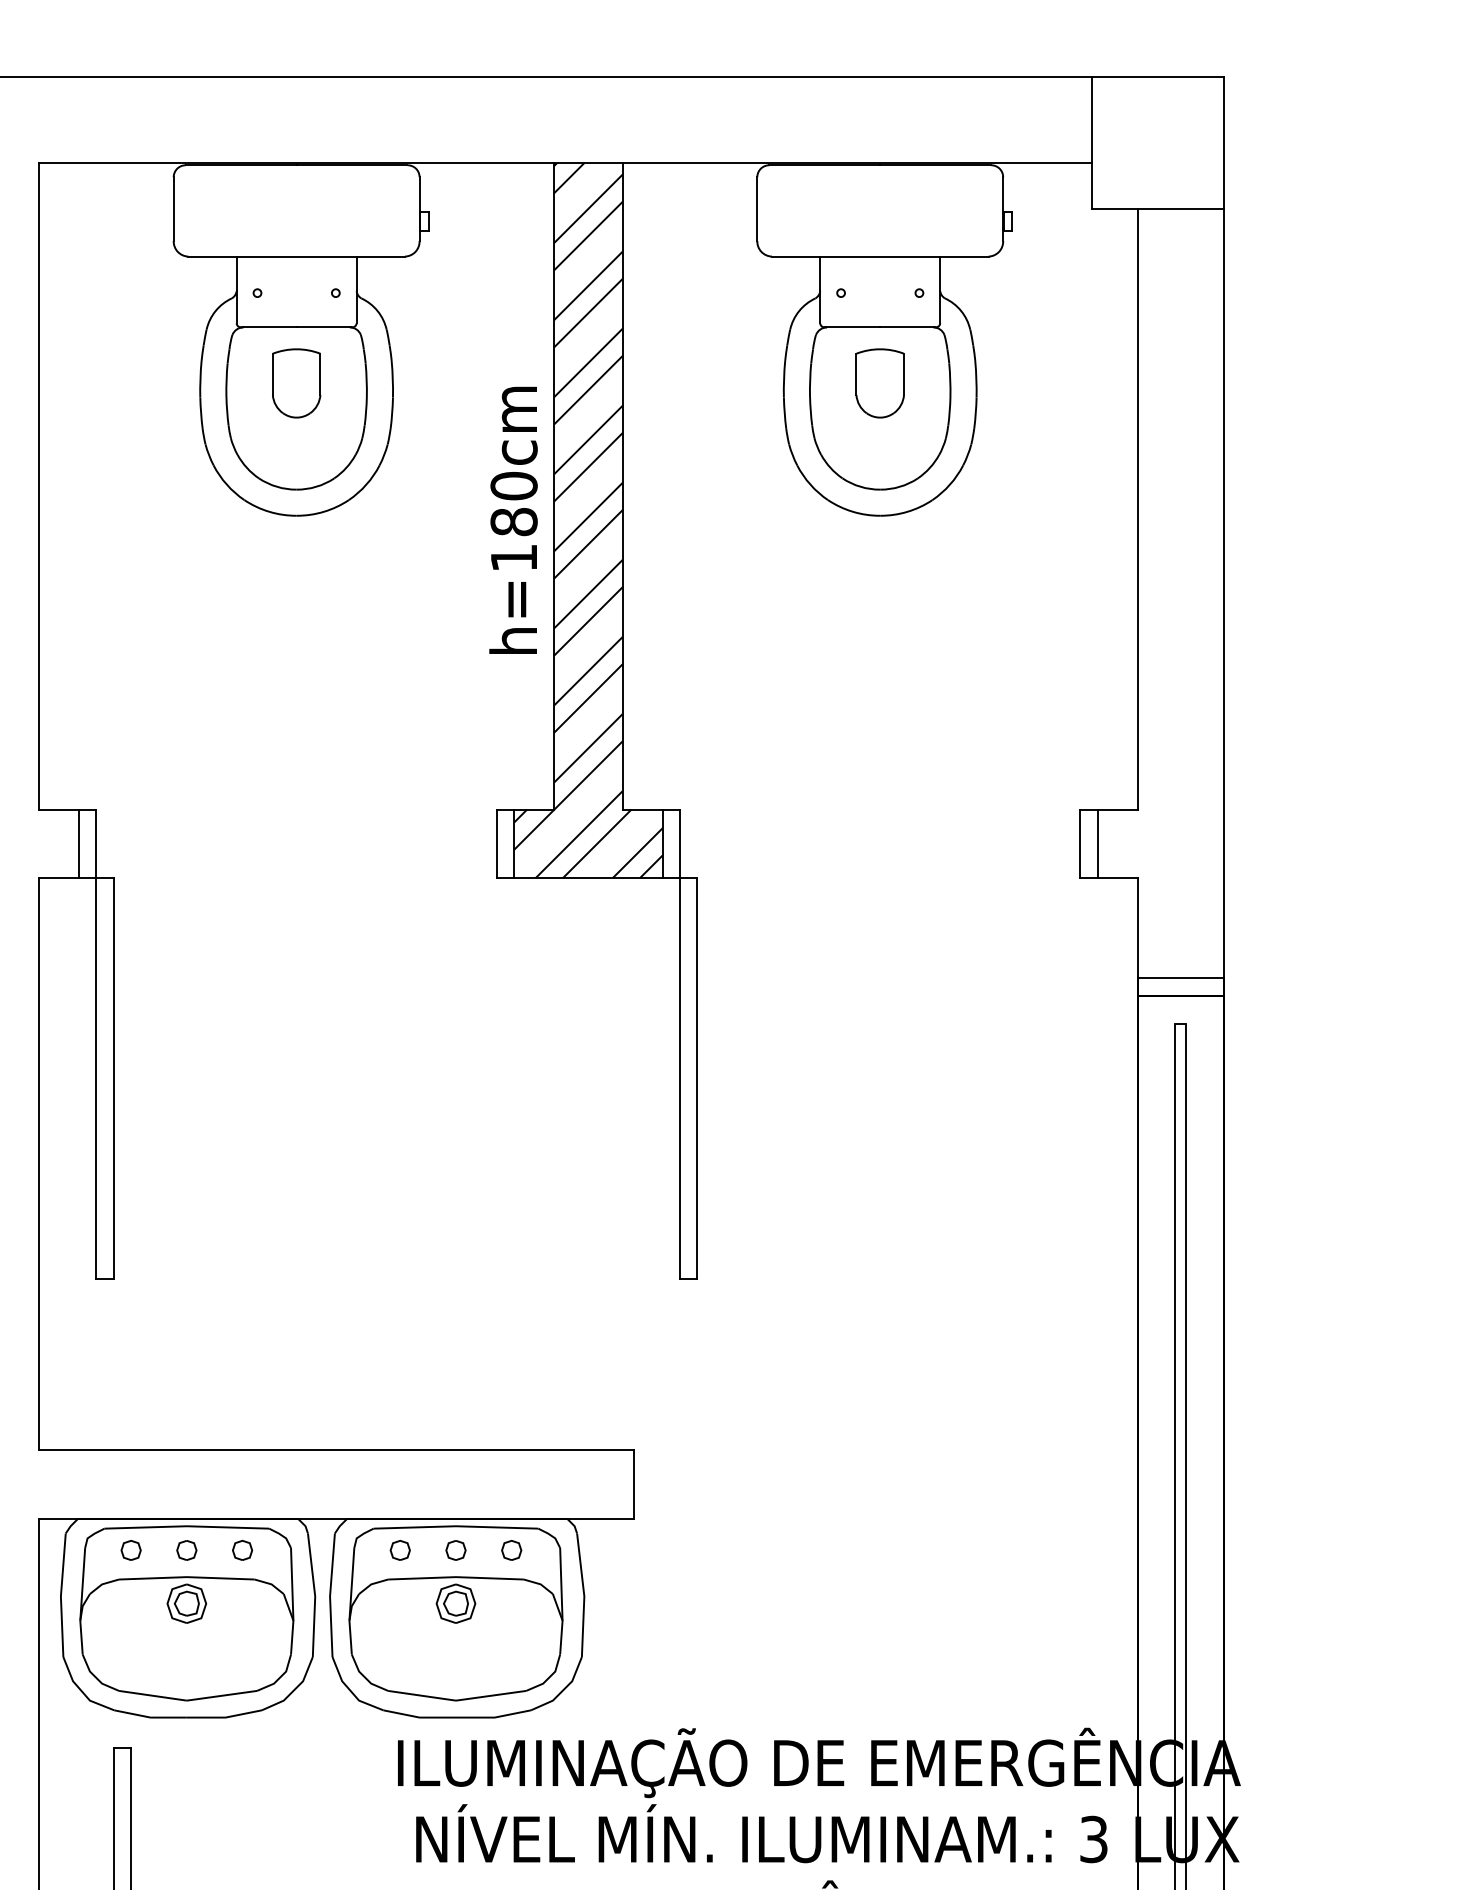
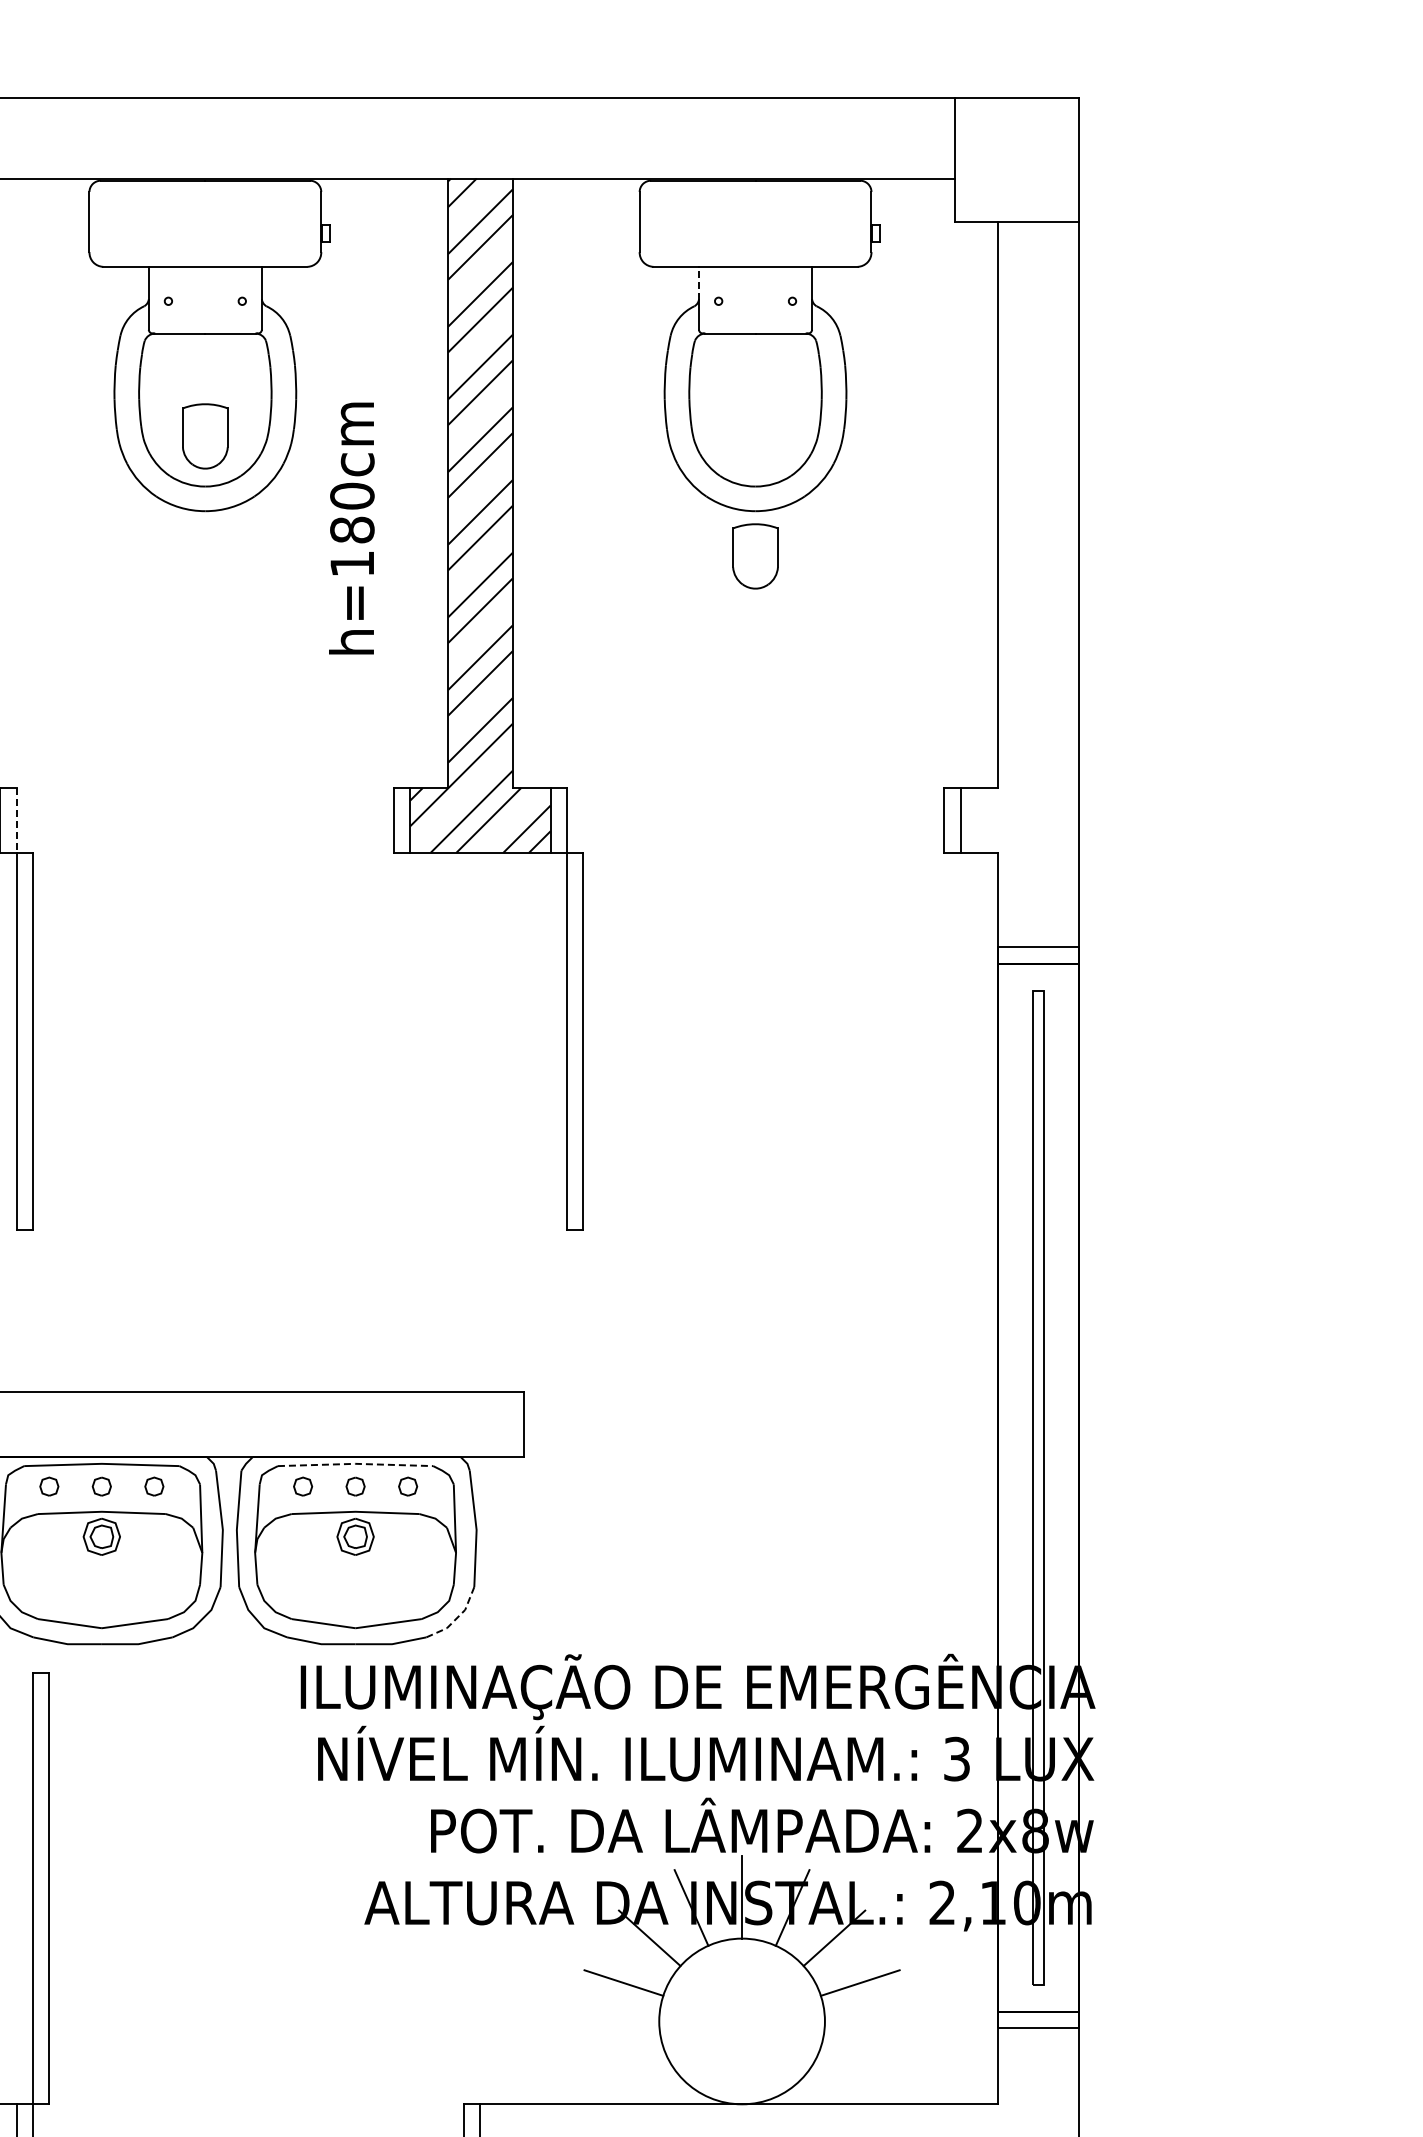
line: (819, 273) -> (698, 282), solid -> dashed
part: (296, 383) -> (205, 436), moved
part: (880, 383) -> (755, 556), moved
text: (513, 520) -> (351, 528), moved
line: (96, 843) -> (16, 820), solid -> dashed
line: (455, 1525) -> (355, 1463), solid -> dashed
line: (563, 1690) -> (456, 1618), solid -> dashed

